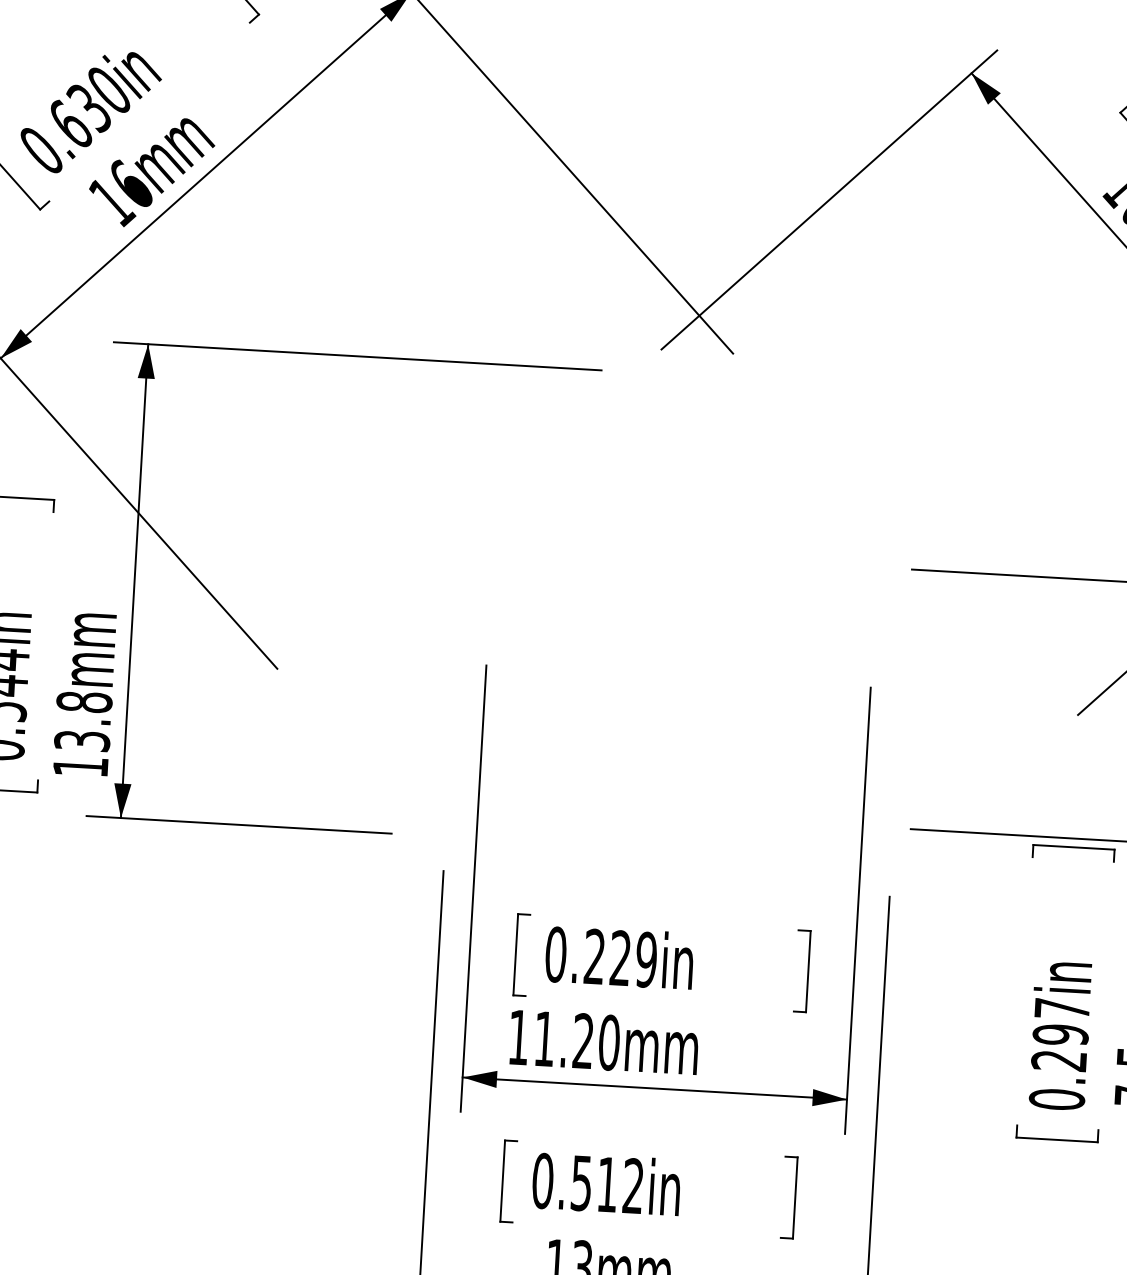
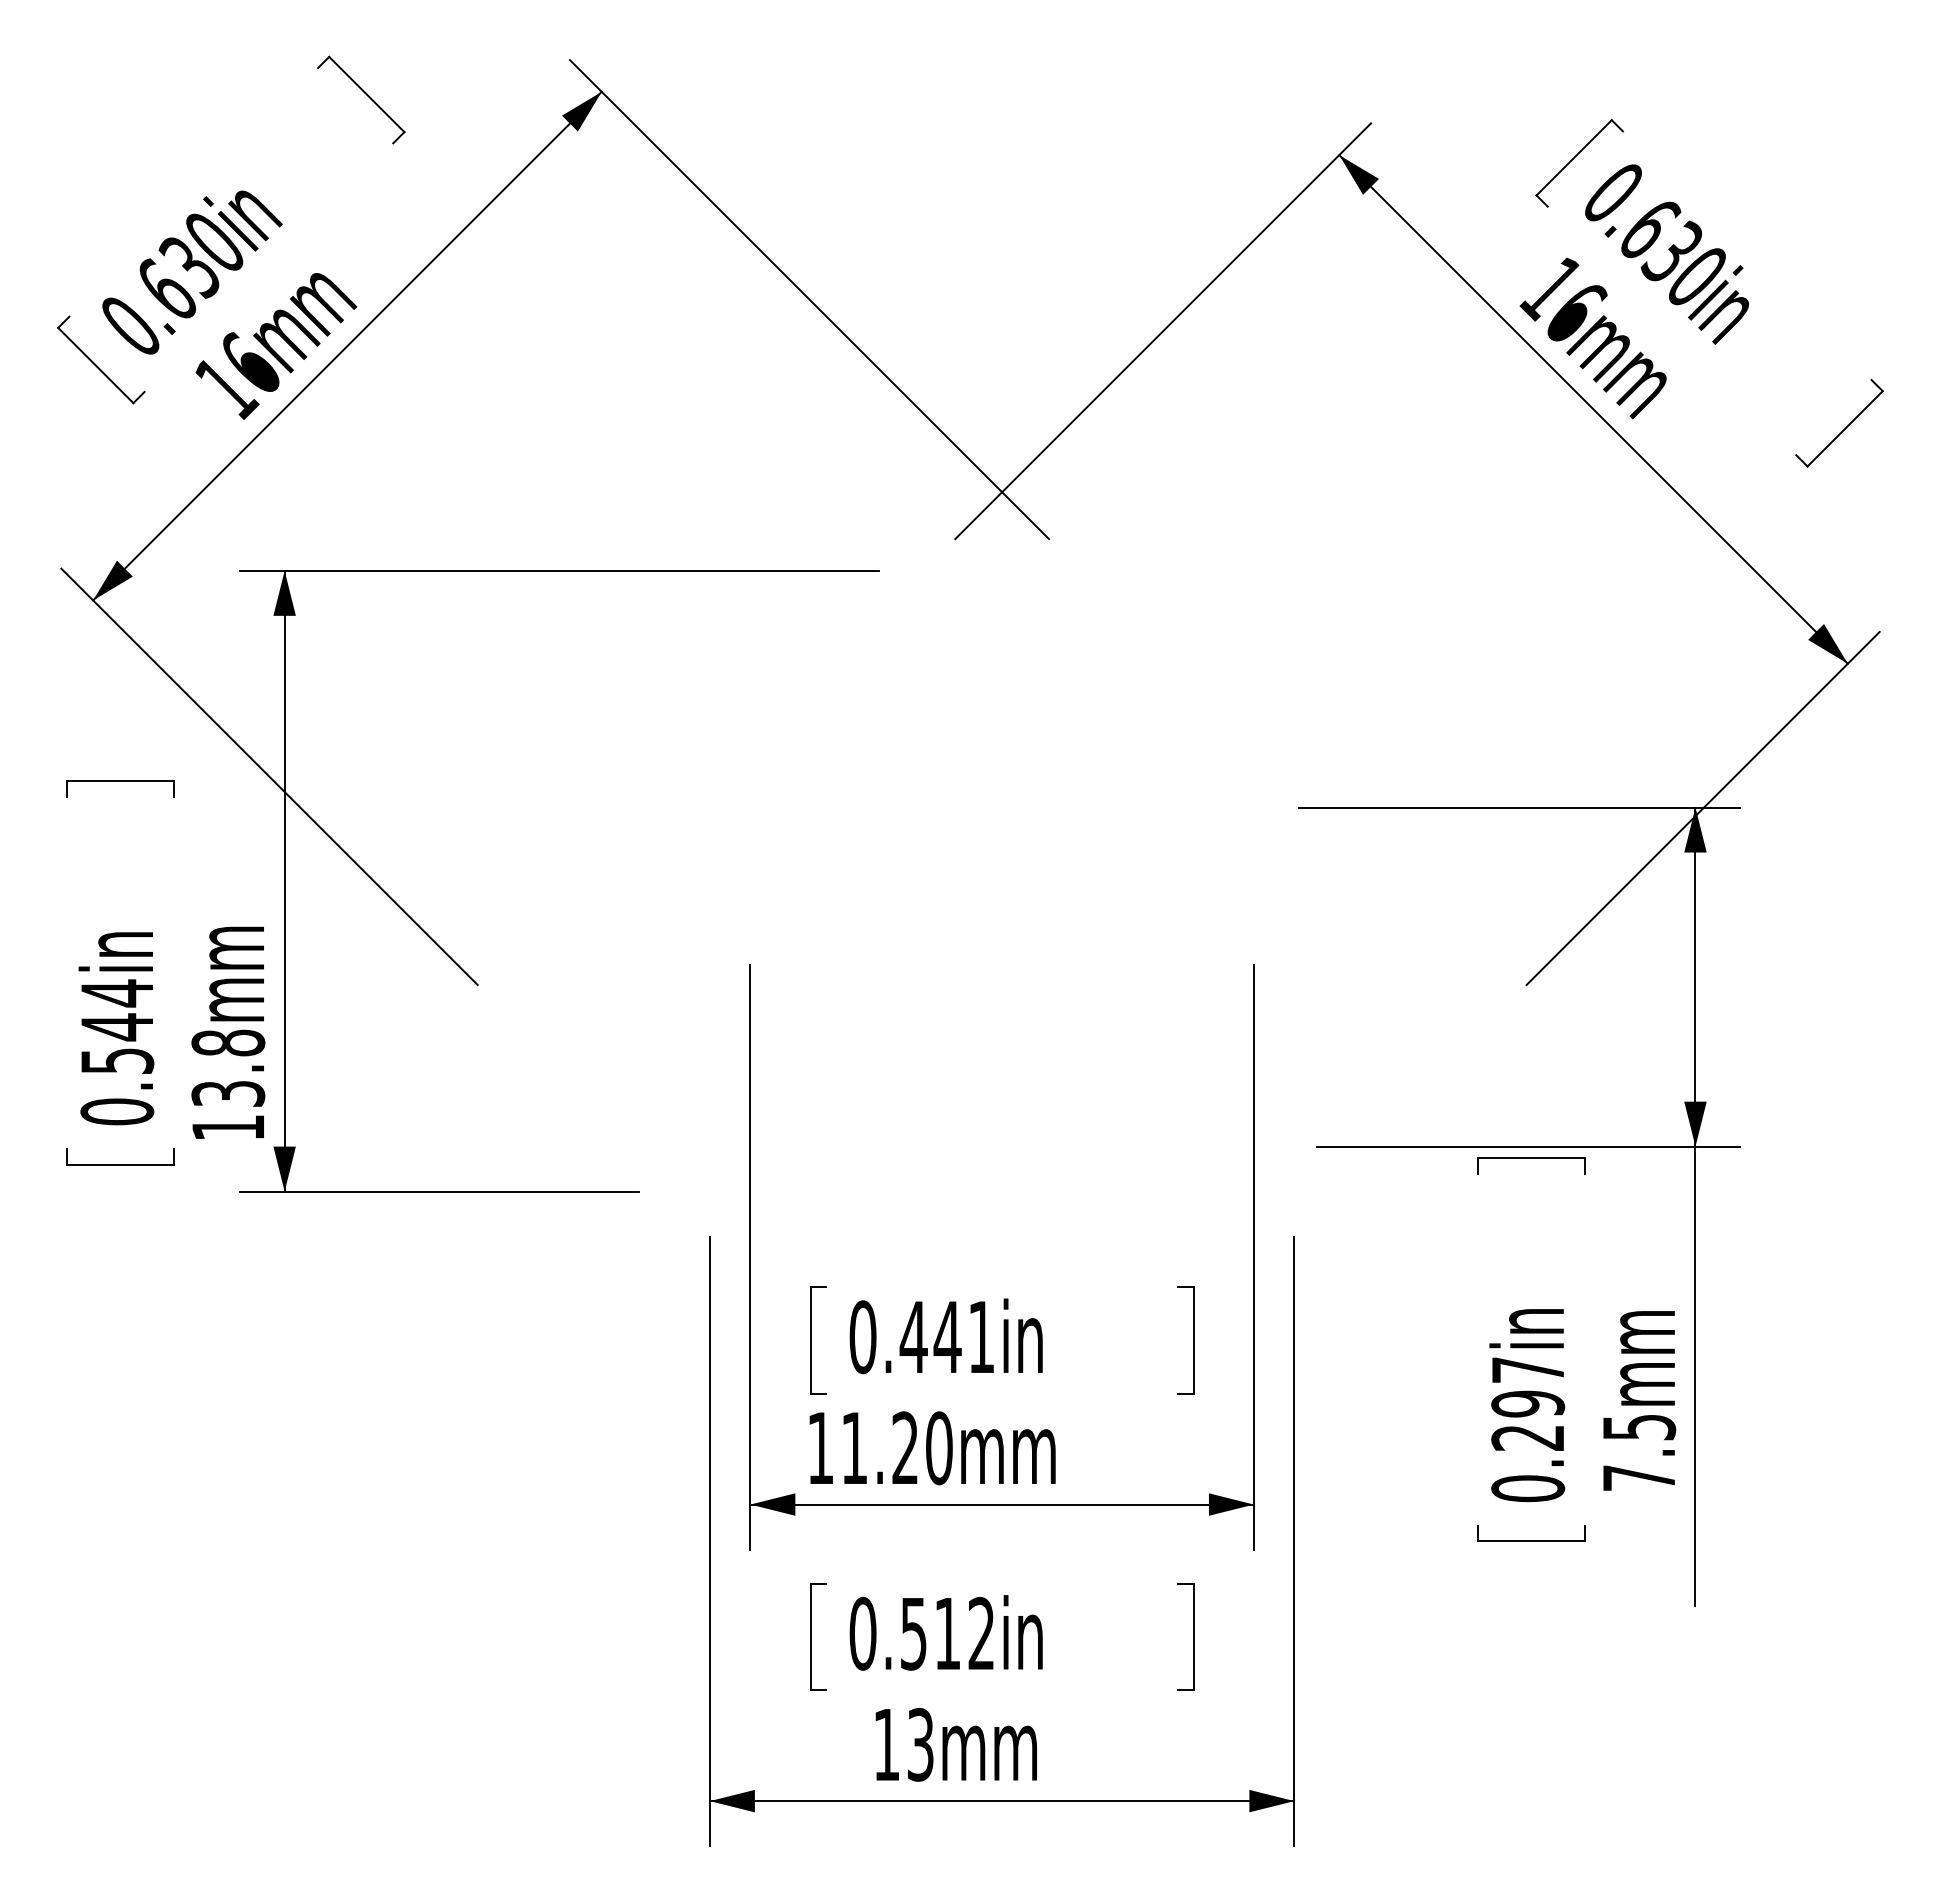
text: (619, 958) -> (946, 1337), 0.229in -> 0.441in

